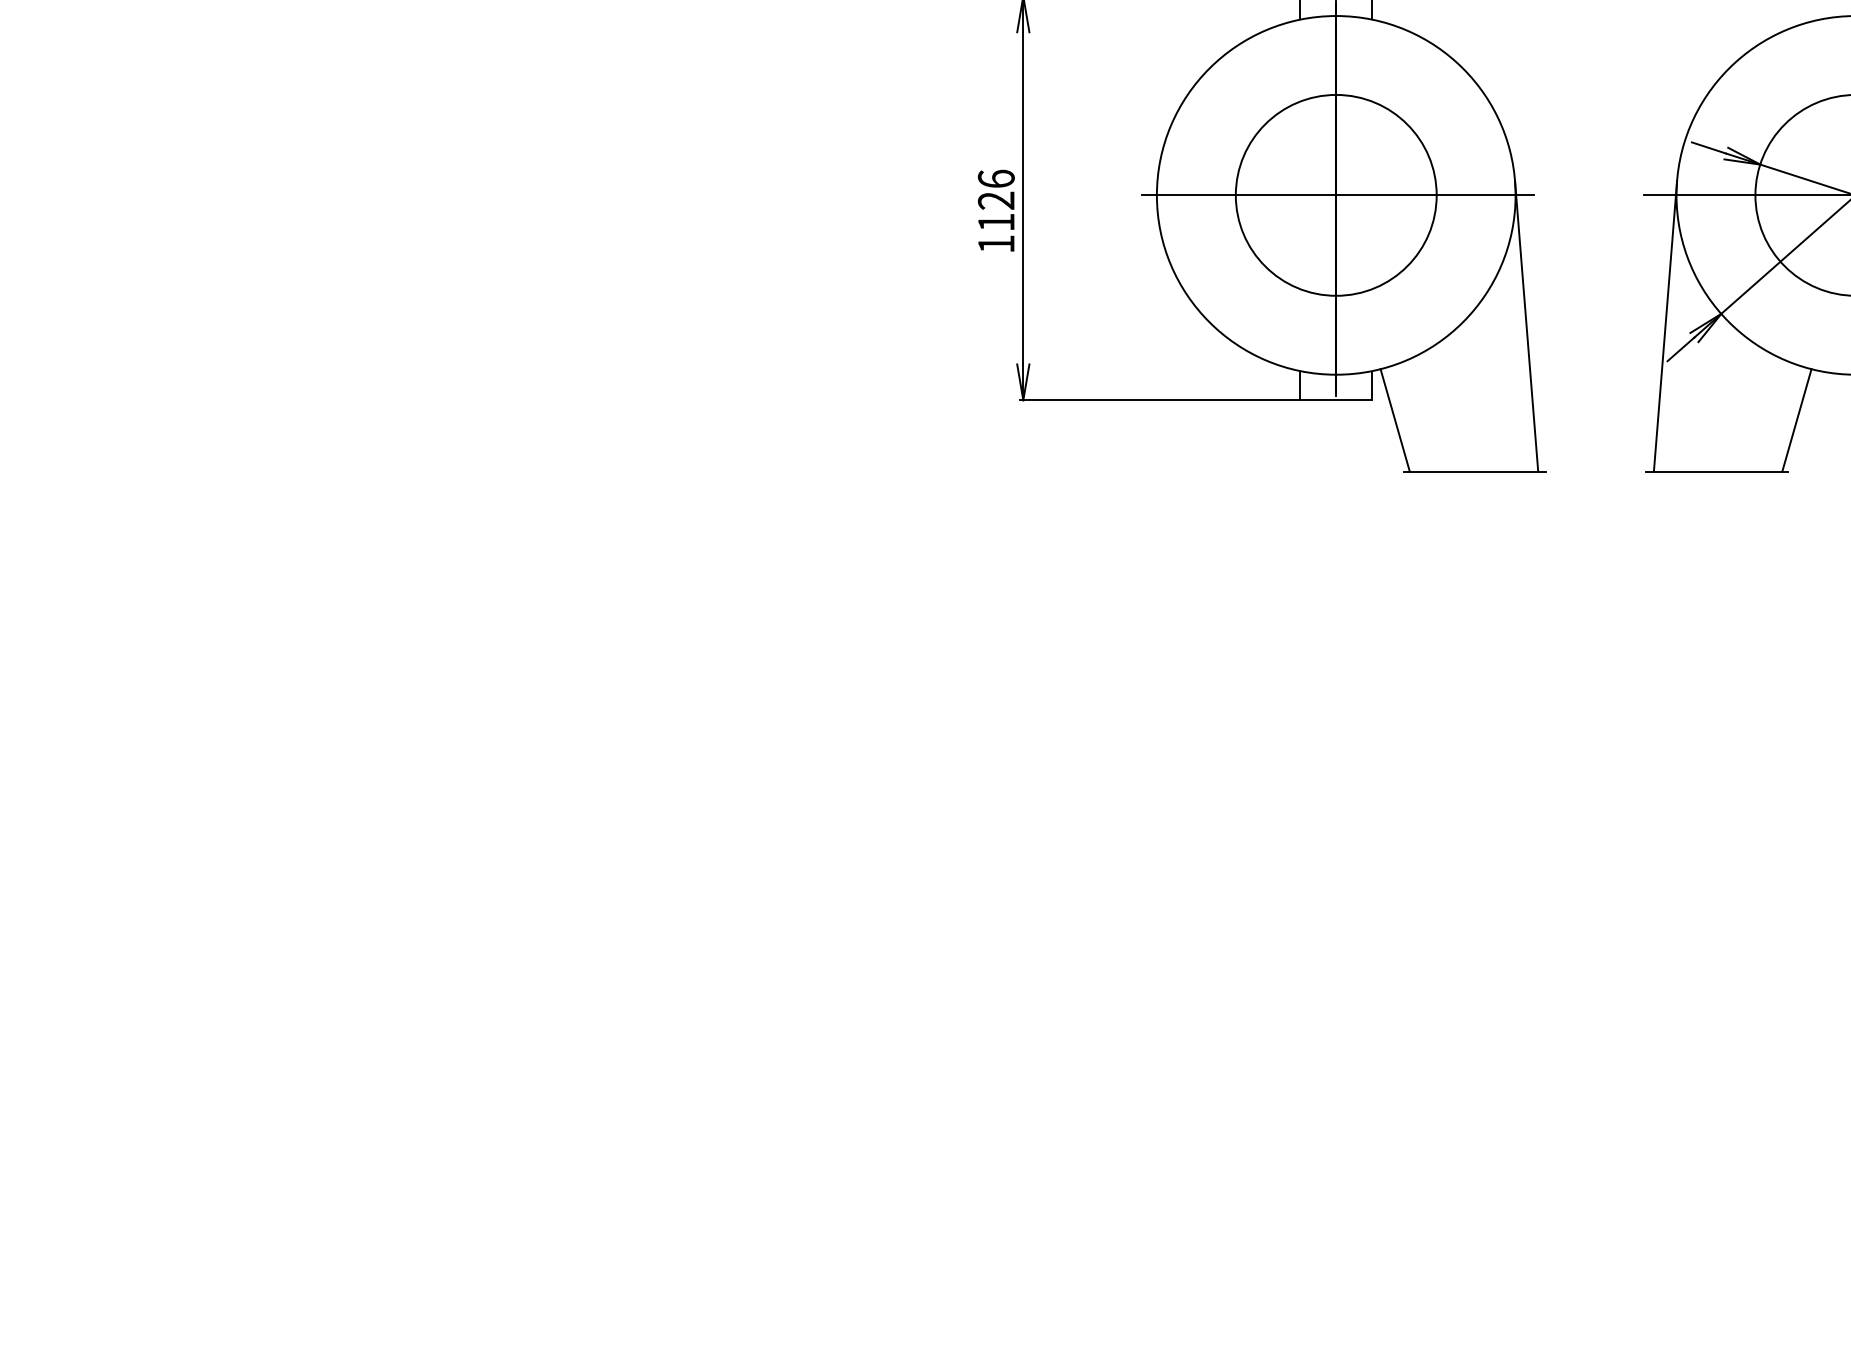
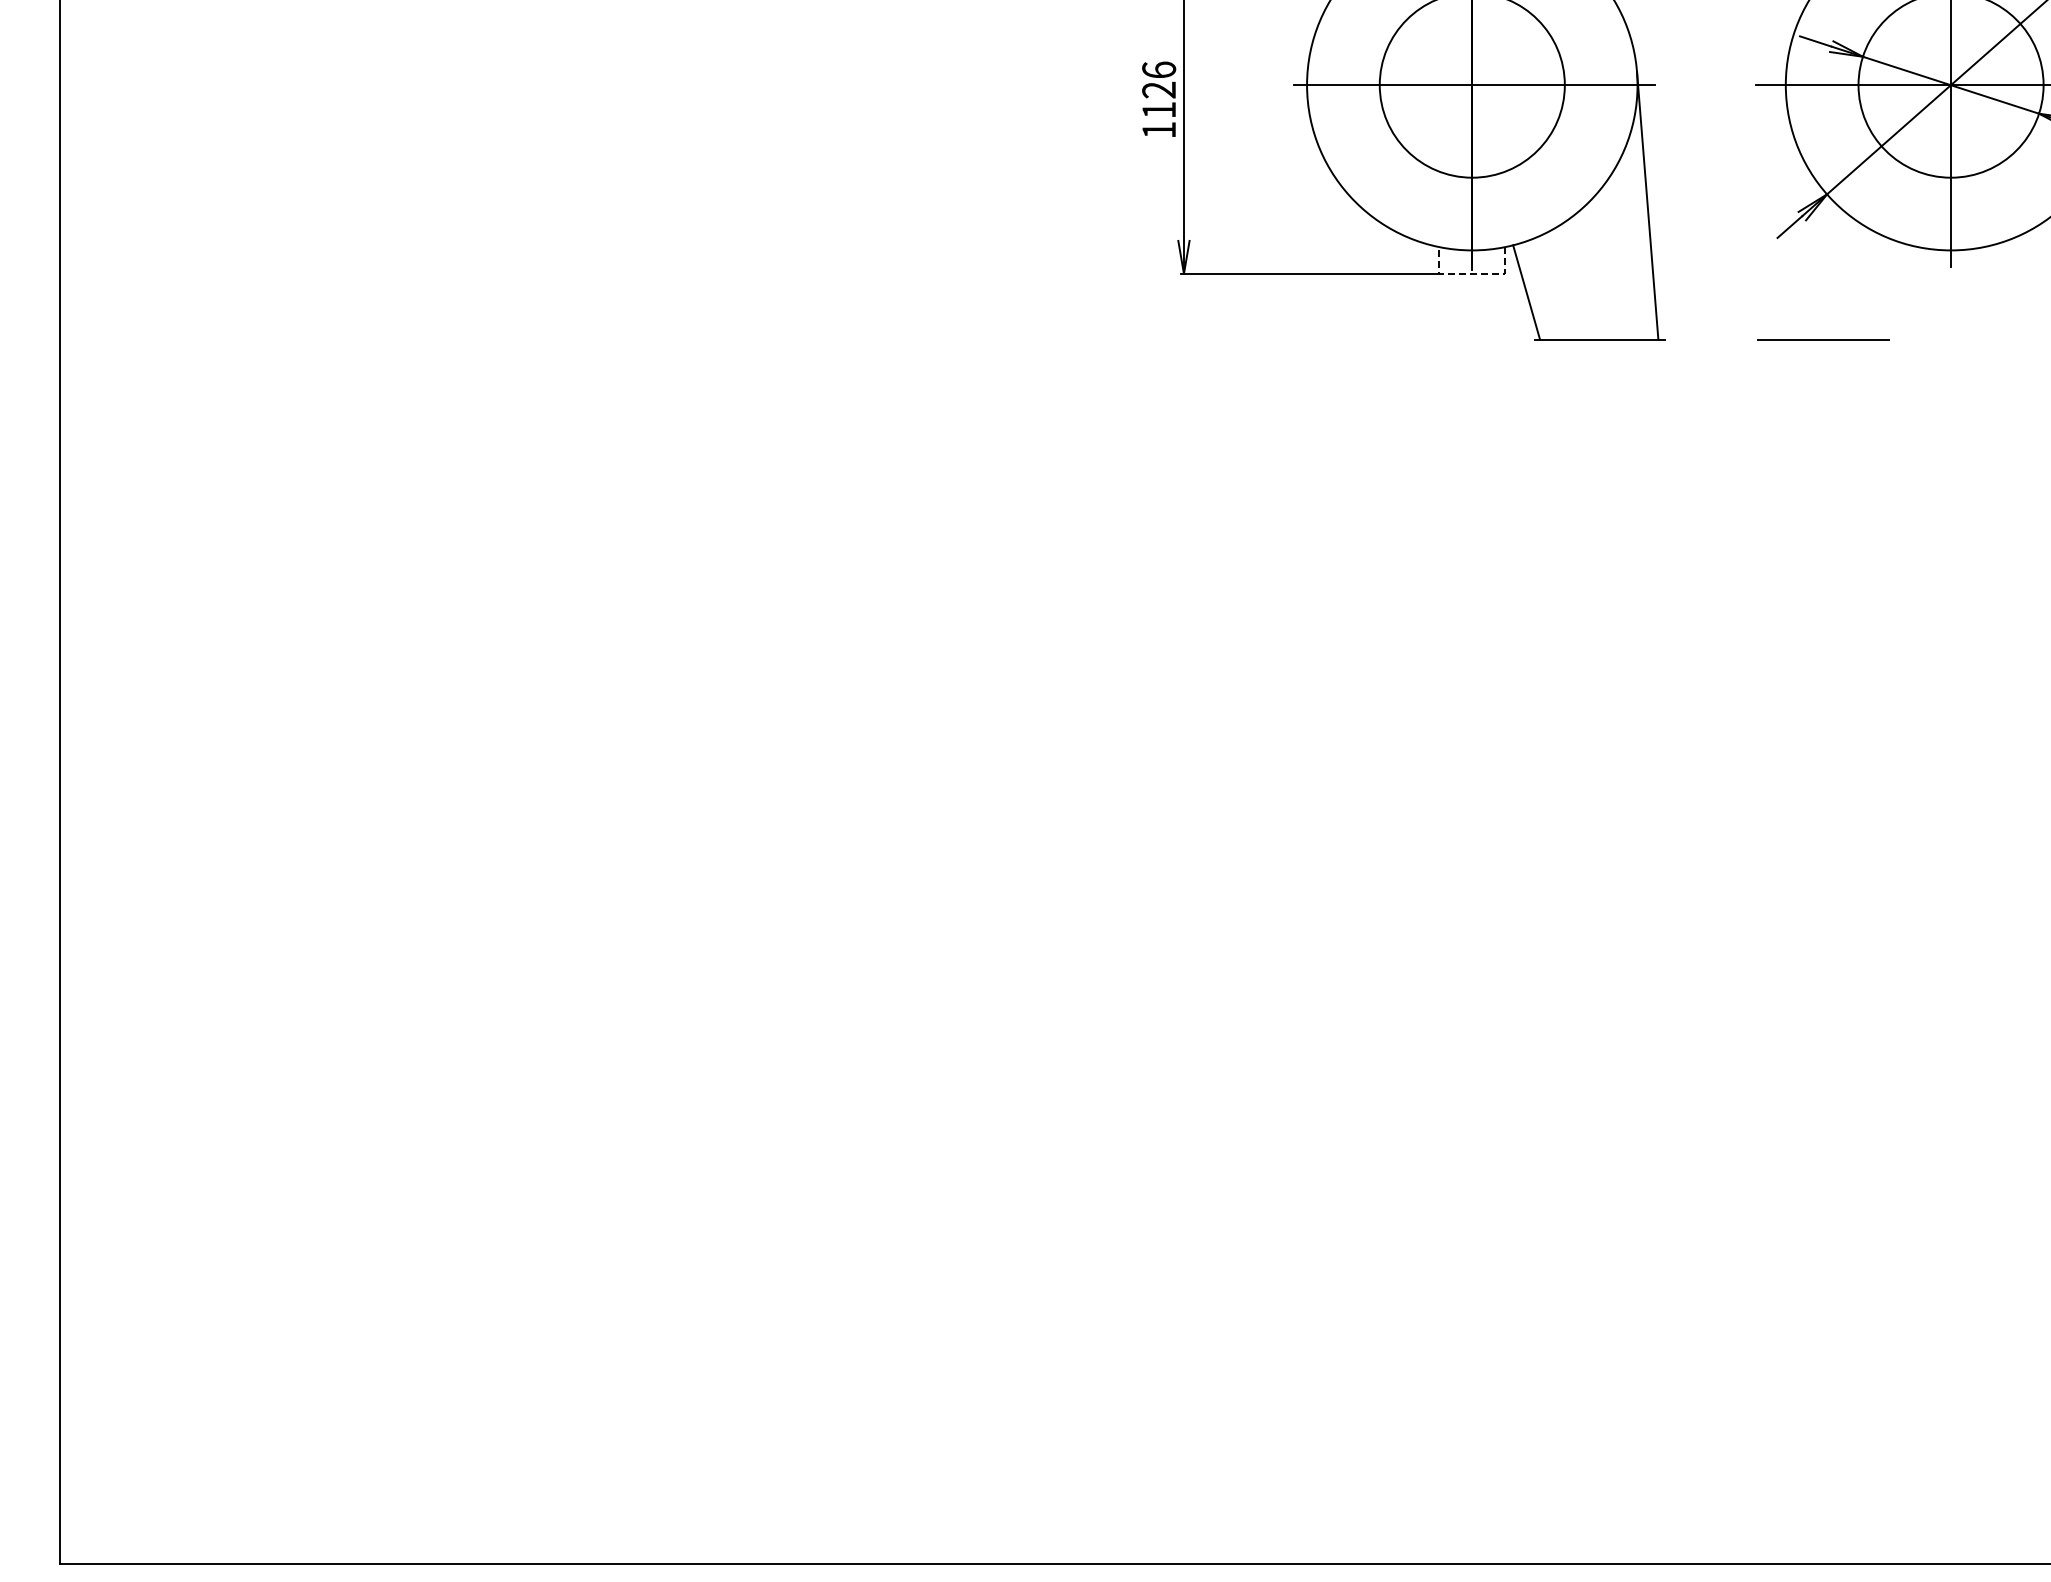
line: (1665, 325) -> (1775, 205), removed
line: (1335, 400) -> (1471, 274), solid -> dashed
line: (1796, 420) -> (1896, 292), removed

